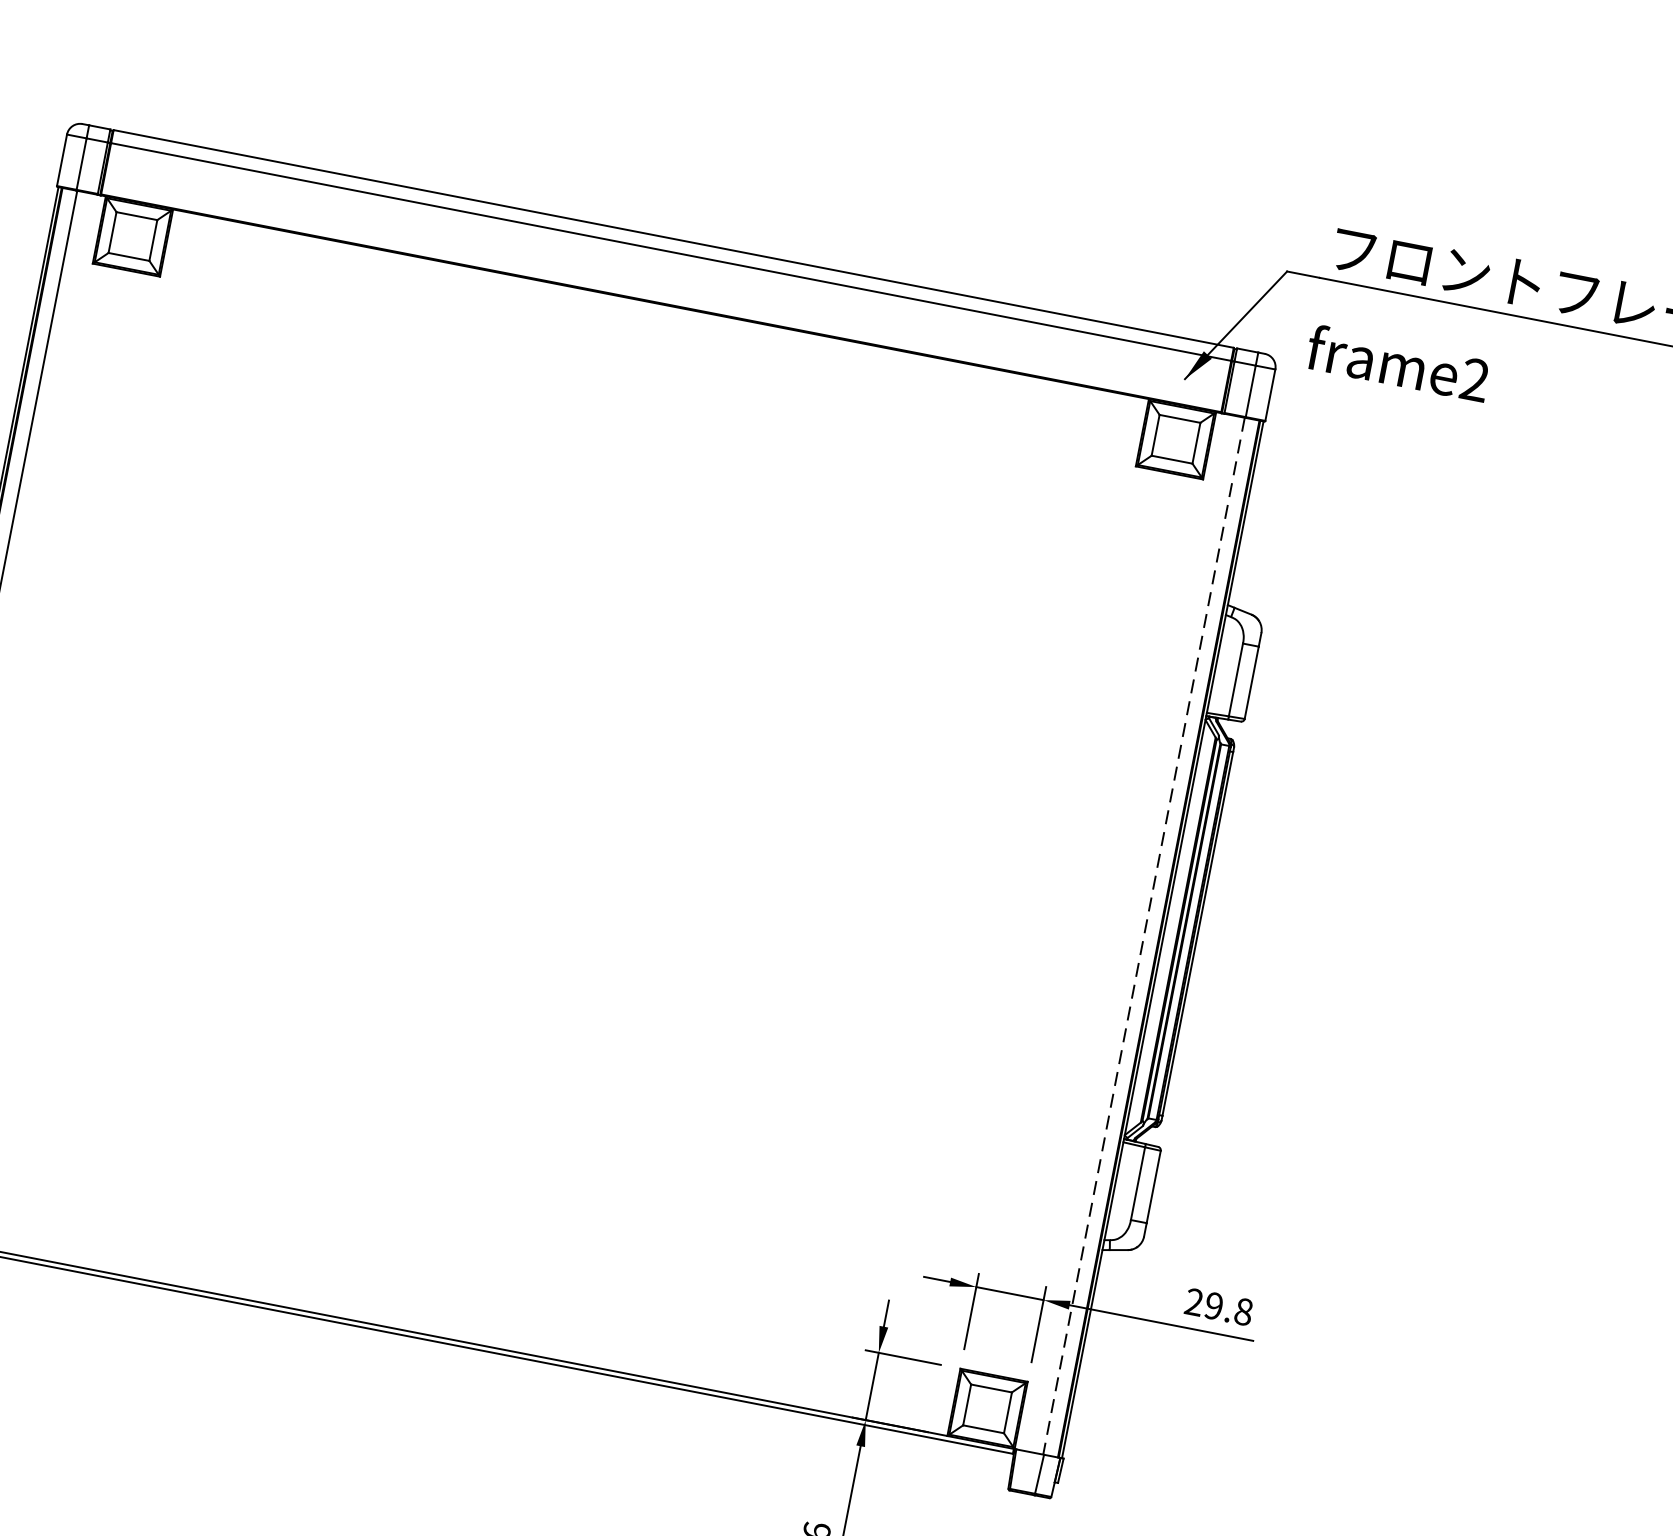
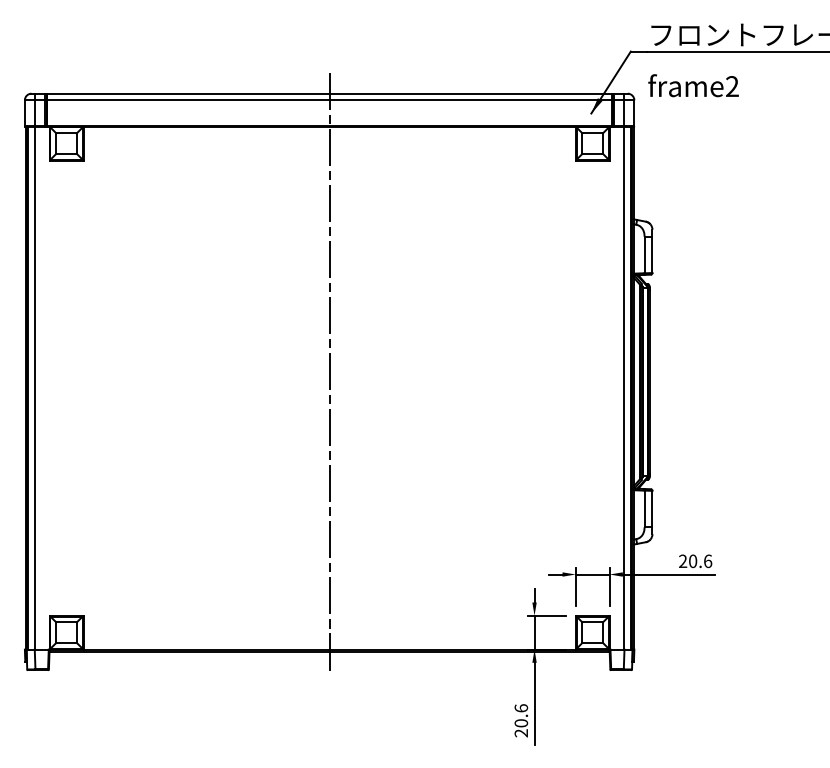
line: (566, 791) -> (329, 372), added
line: (1144, 937) -> (624, 388), dashed -> solid
text: (1229, 1307) -> (700, 560), 29.8 -> 20.6

